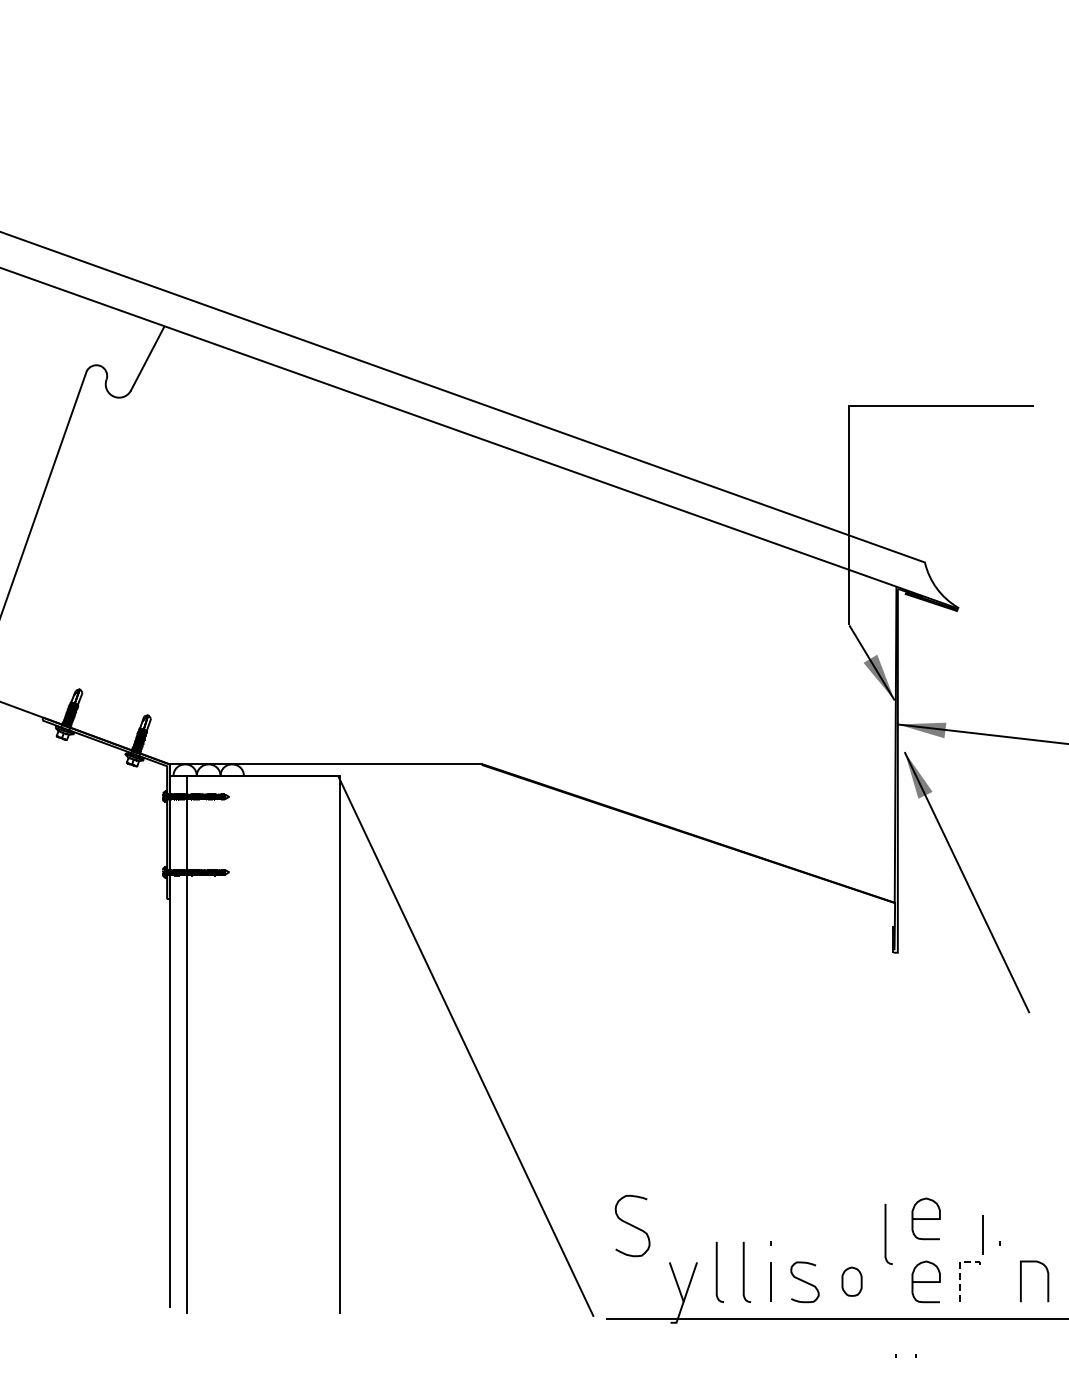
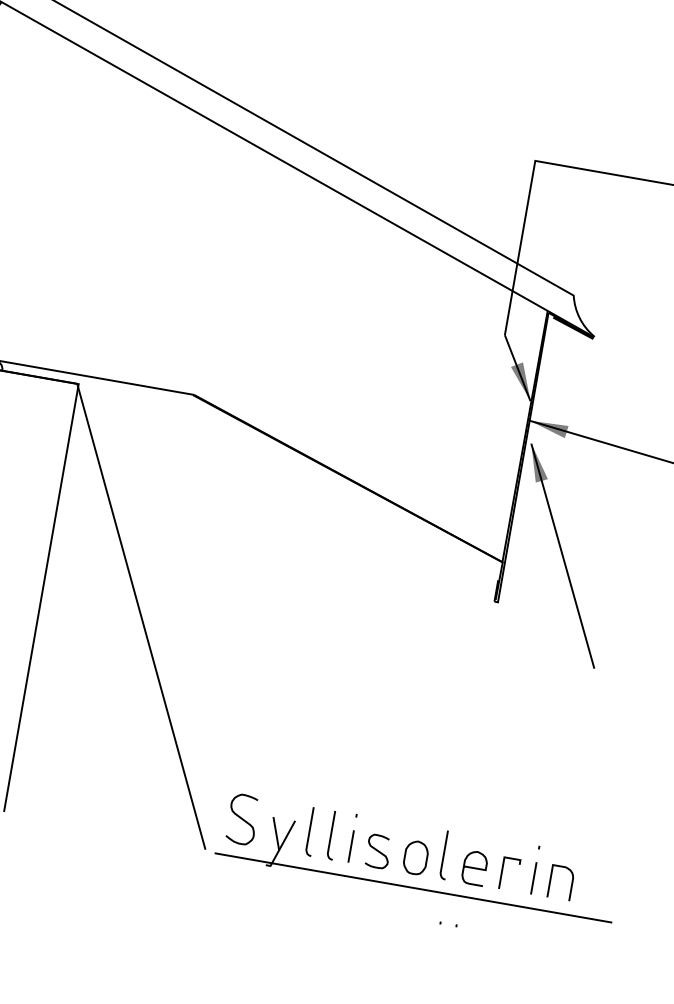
curve: (925, 1218) -> (483, 817), removed
curve: (632, 1226) -> (242, 819), moved
curve: (886, 1233) -> (444, 854), moved
line: (982, 1234) -> (533, 877), moved
line: (960, 1267) -> (504, 861), dashed -> solid
part: (851, 1281) -> (415, 857), size x1.43

